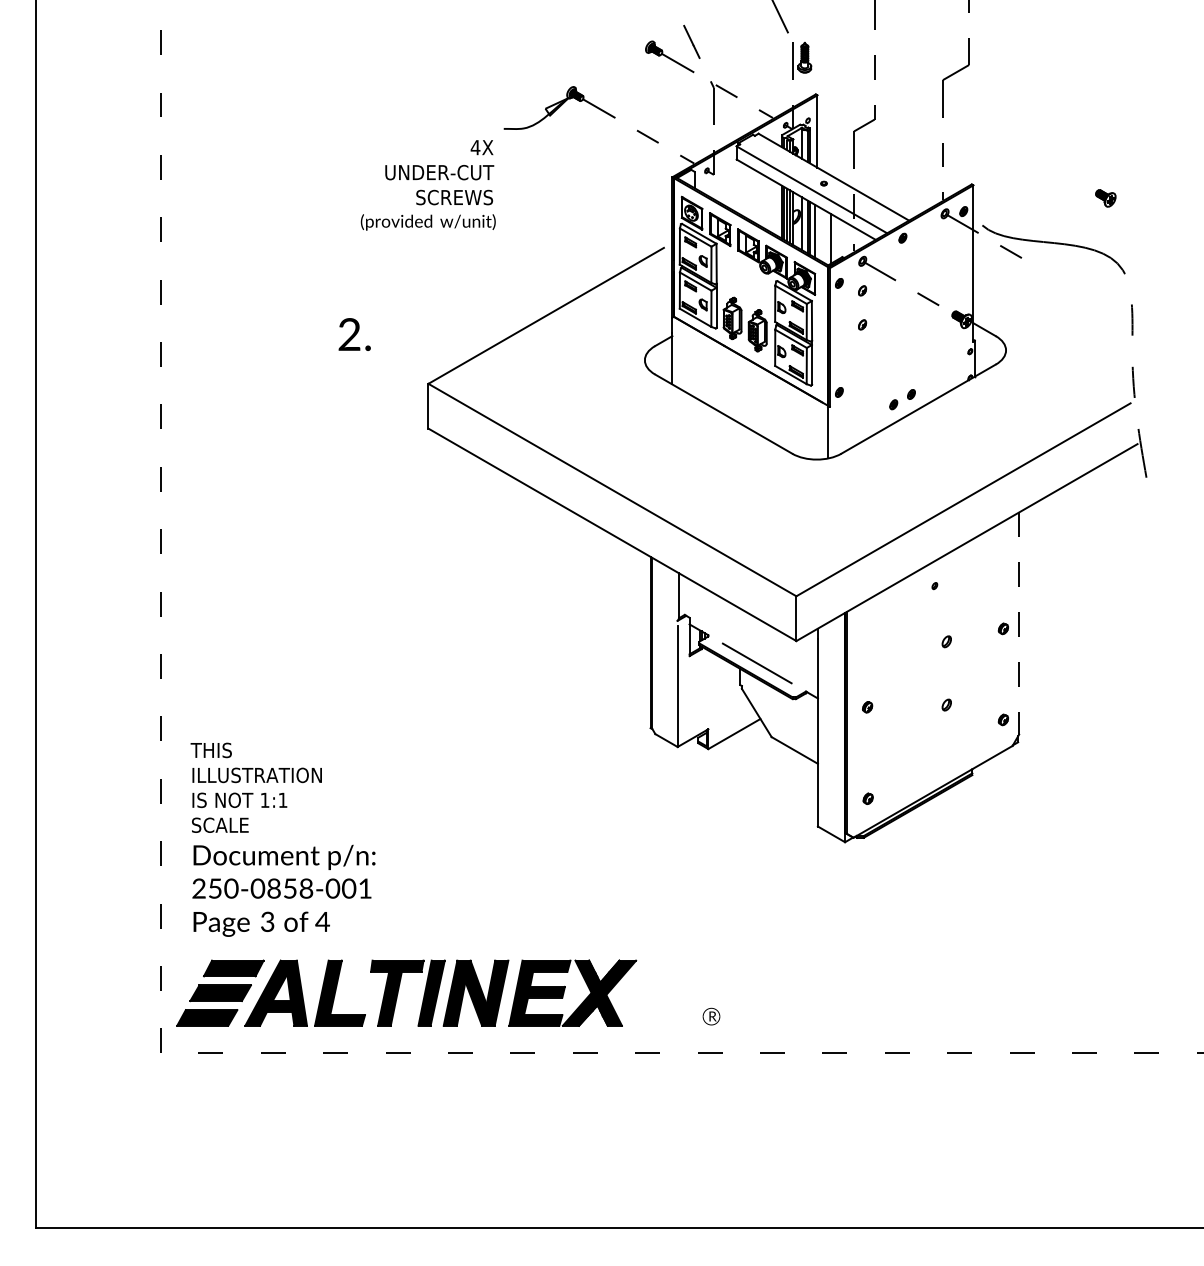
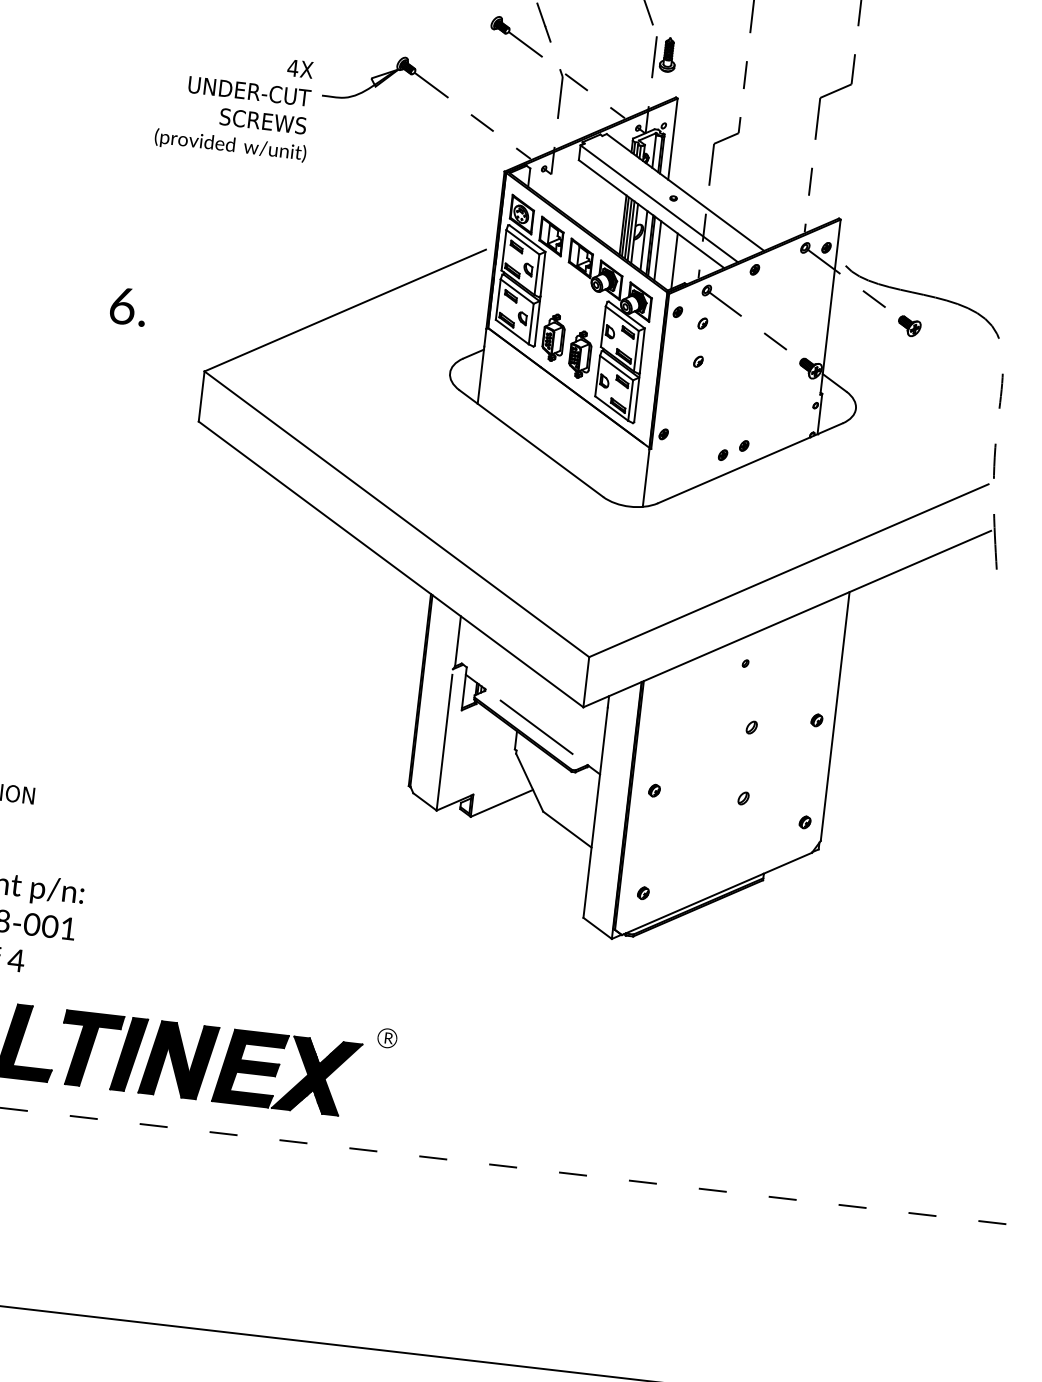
text: (427, 185) -> (234, 104), moved
part: (1105, 198) -> (909, 326), moved
text: (349, 334) -> (122, 305), 2. -> 6.
line: (1019, 624) -> (835, 717), dashed -> solid
text: (711, 1016) -> (387, 1038), moved

